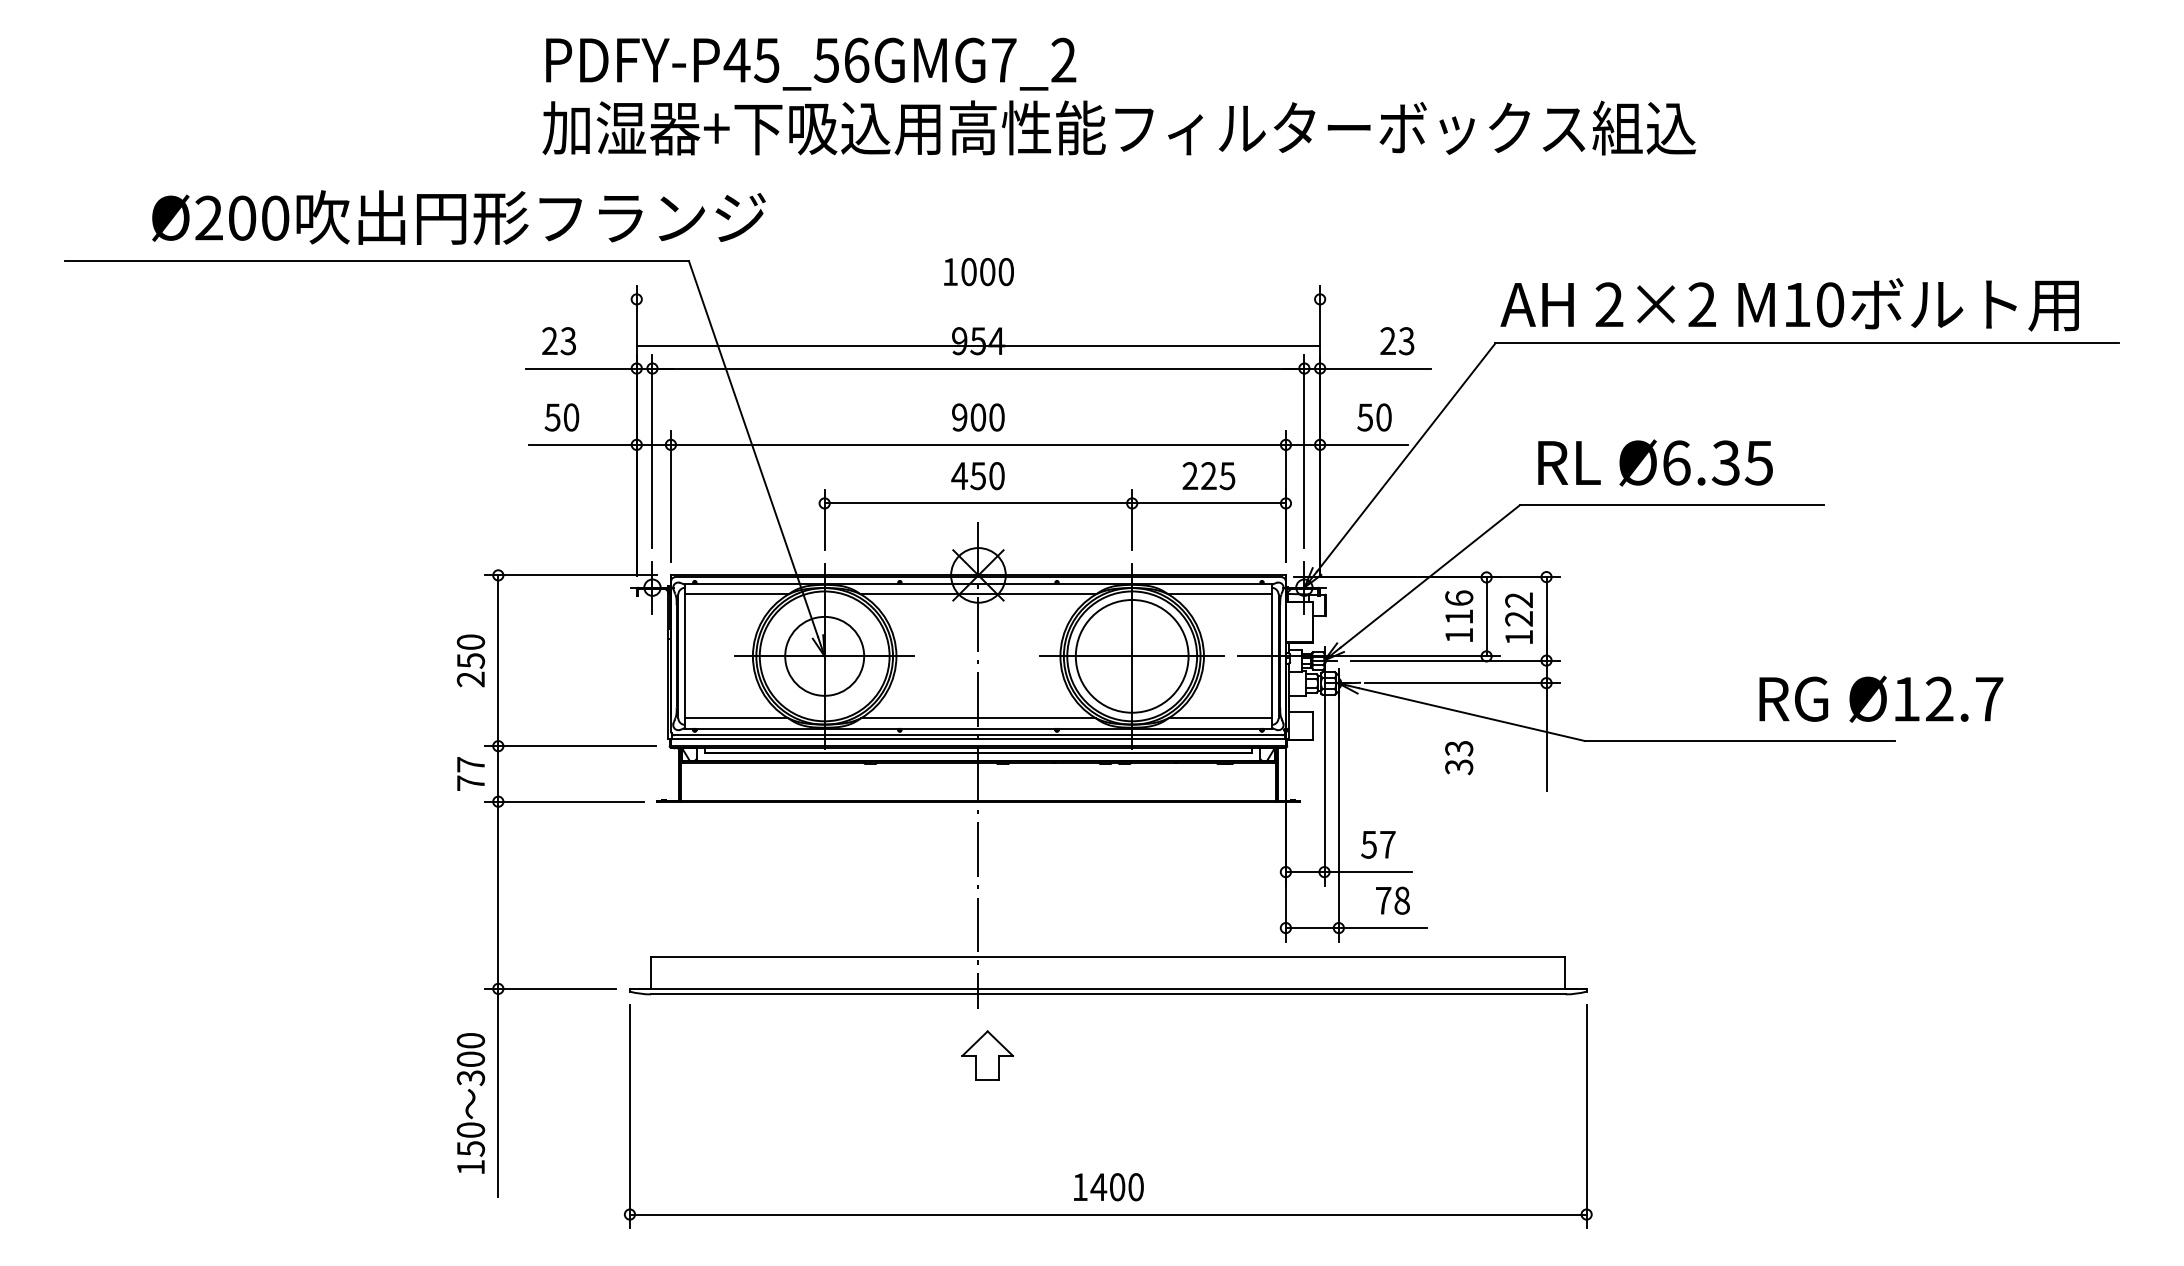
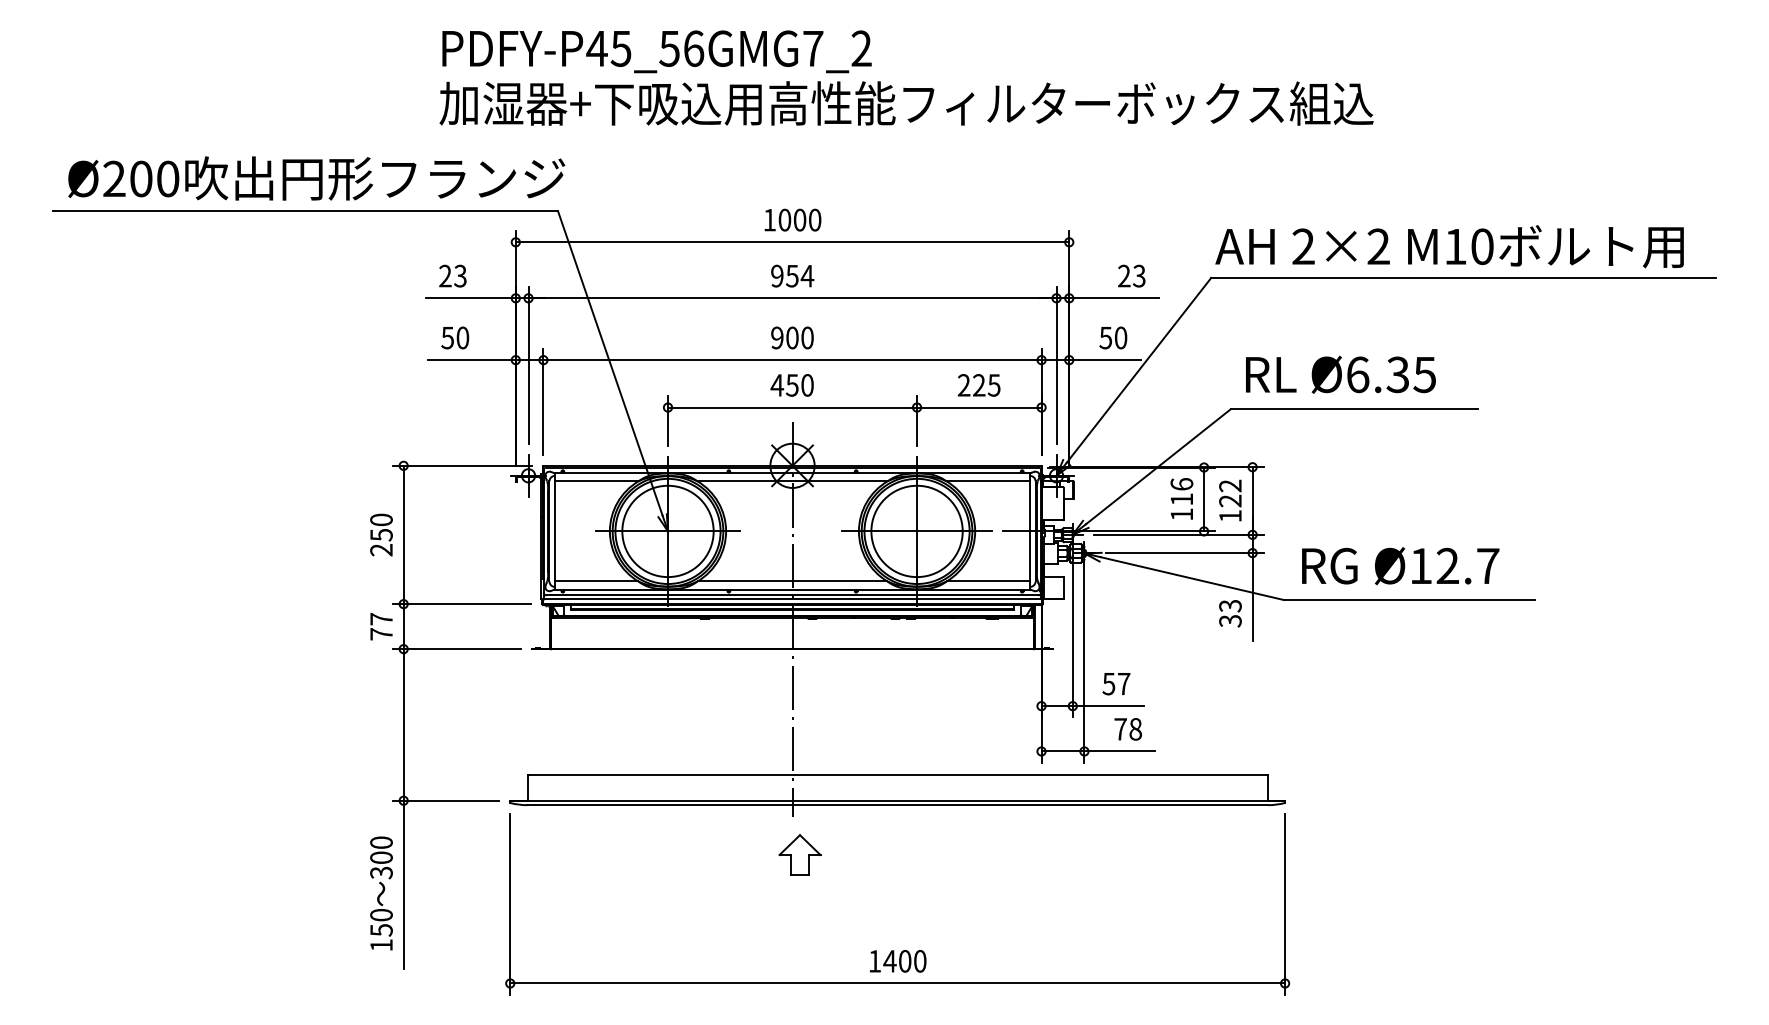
text: (458, 217) -> (316, 178), moved
line: (978, 346) -> (792, 242), moved
circle: (824, 656) -> (667, 531), size x1.43
text: (1881, 698) -> (1400, 565), moved
text: (1459, 758) -> (1230, 614), moved

